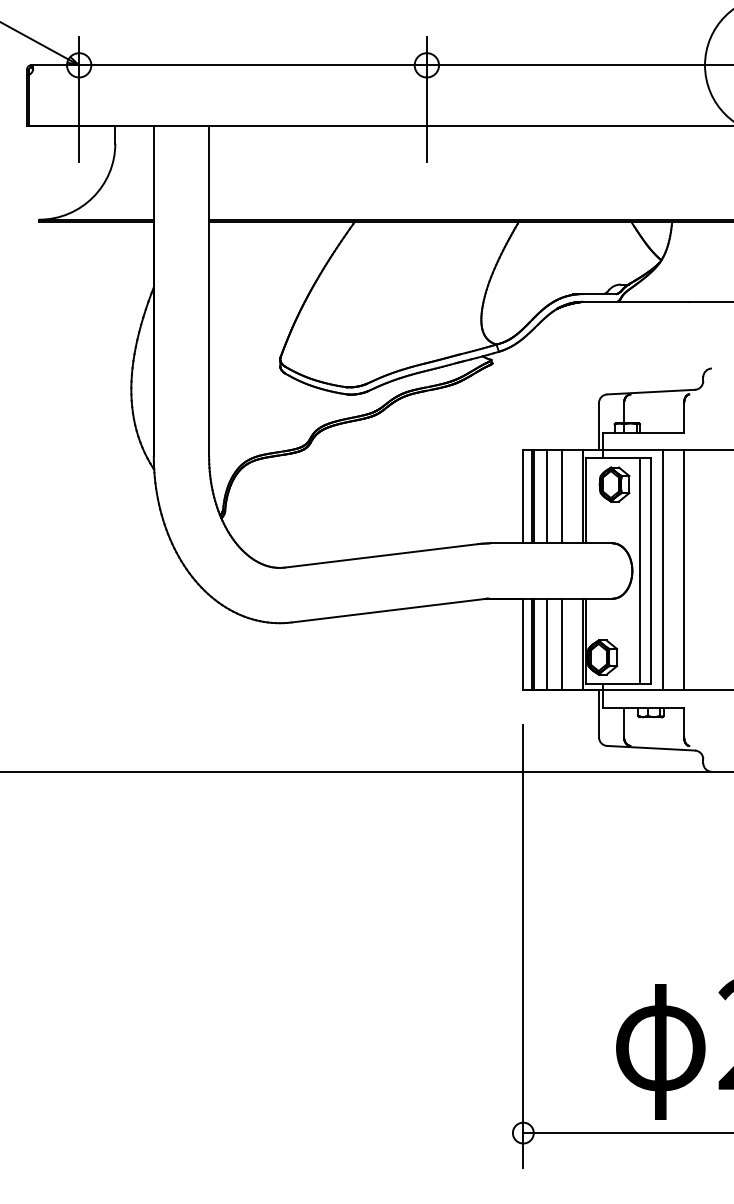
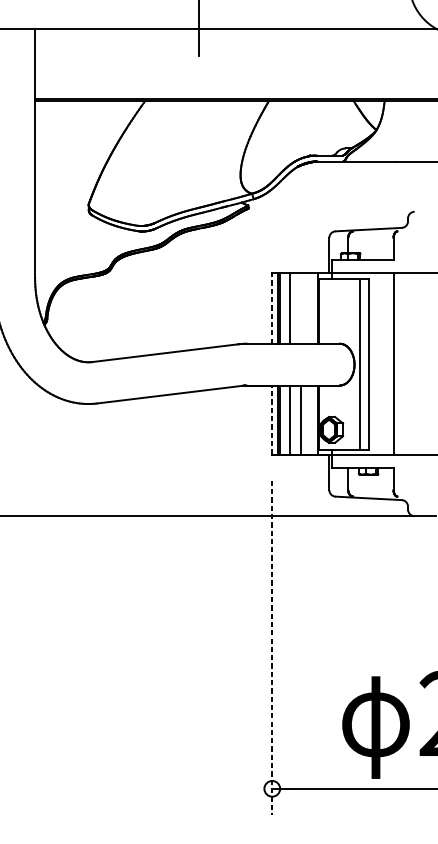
part: (614, 484) -> (341, 299), removed
line: (523, 496) -> (272, 308), solid -> dashed
line: (561, 496) -> (301, 308), removed
line: (663, 570) -> (378, 364), removed
line: (523, 644) -> (272, 420), solid -> dashed
line: (523, 946) -> (272, 648), solid -> dashed

